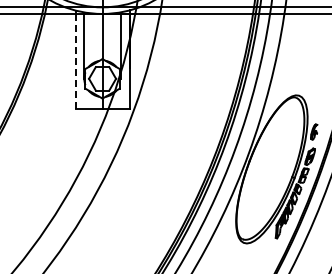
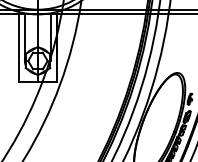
line: (75, 60) -> (18, 47), dashed -> solid

